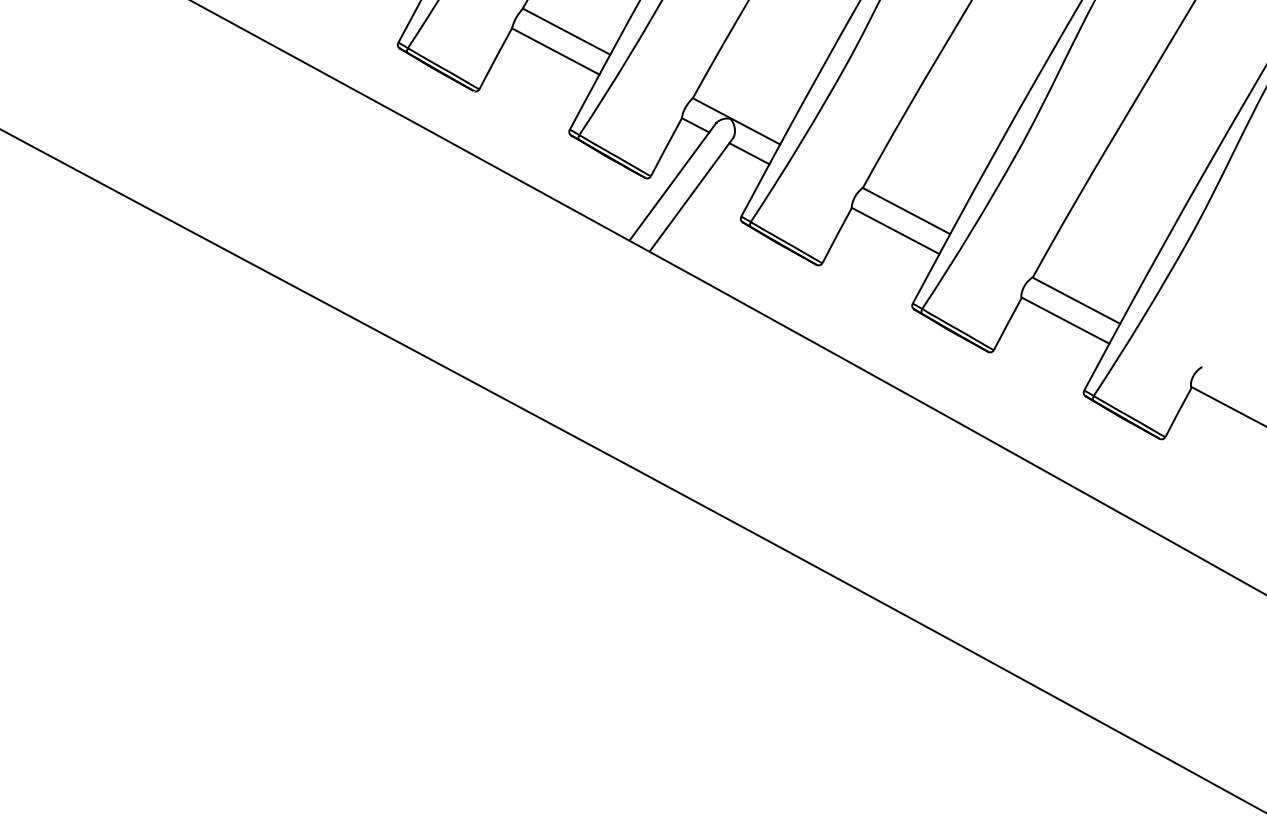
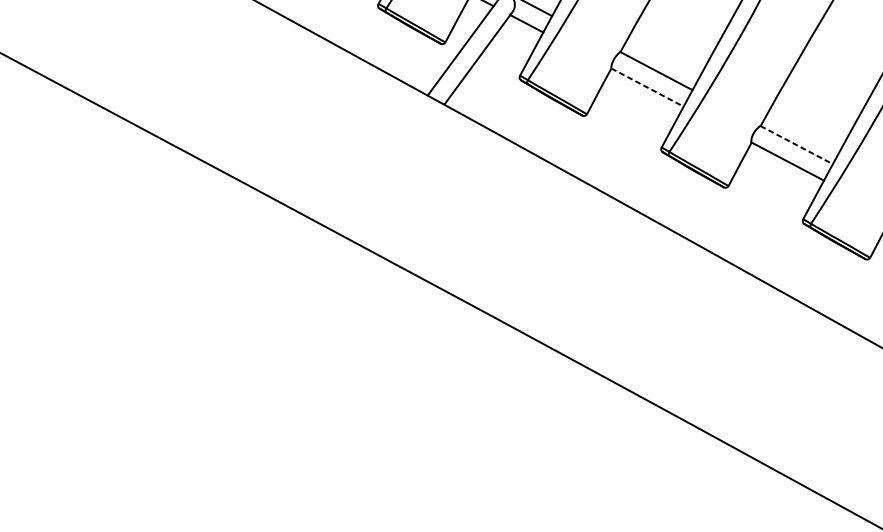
line: (895, 230) -> (647, 87), solid -> dashed
line: (1076, 300) -> (796, 144), solid -> dashed

